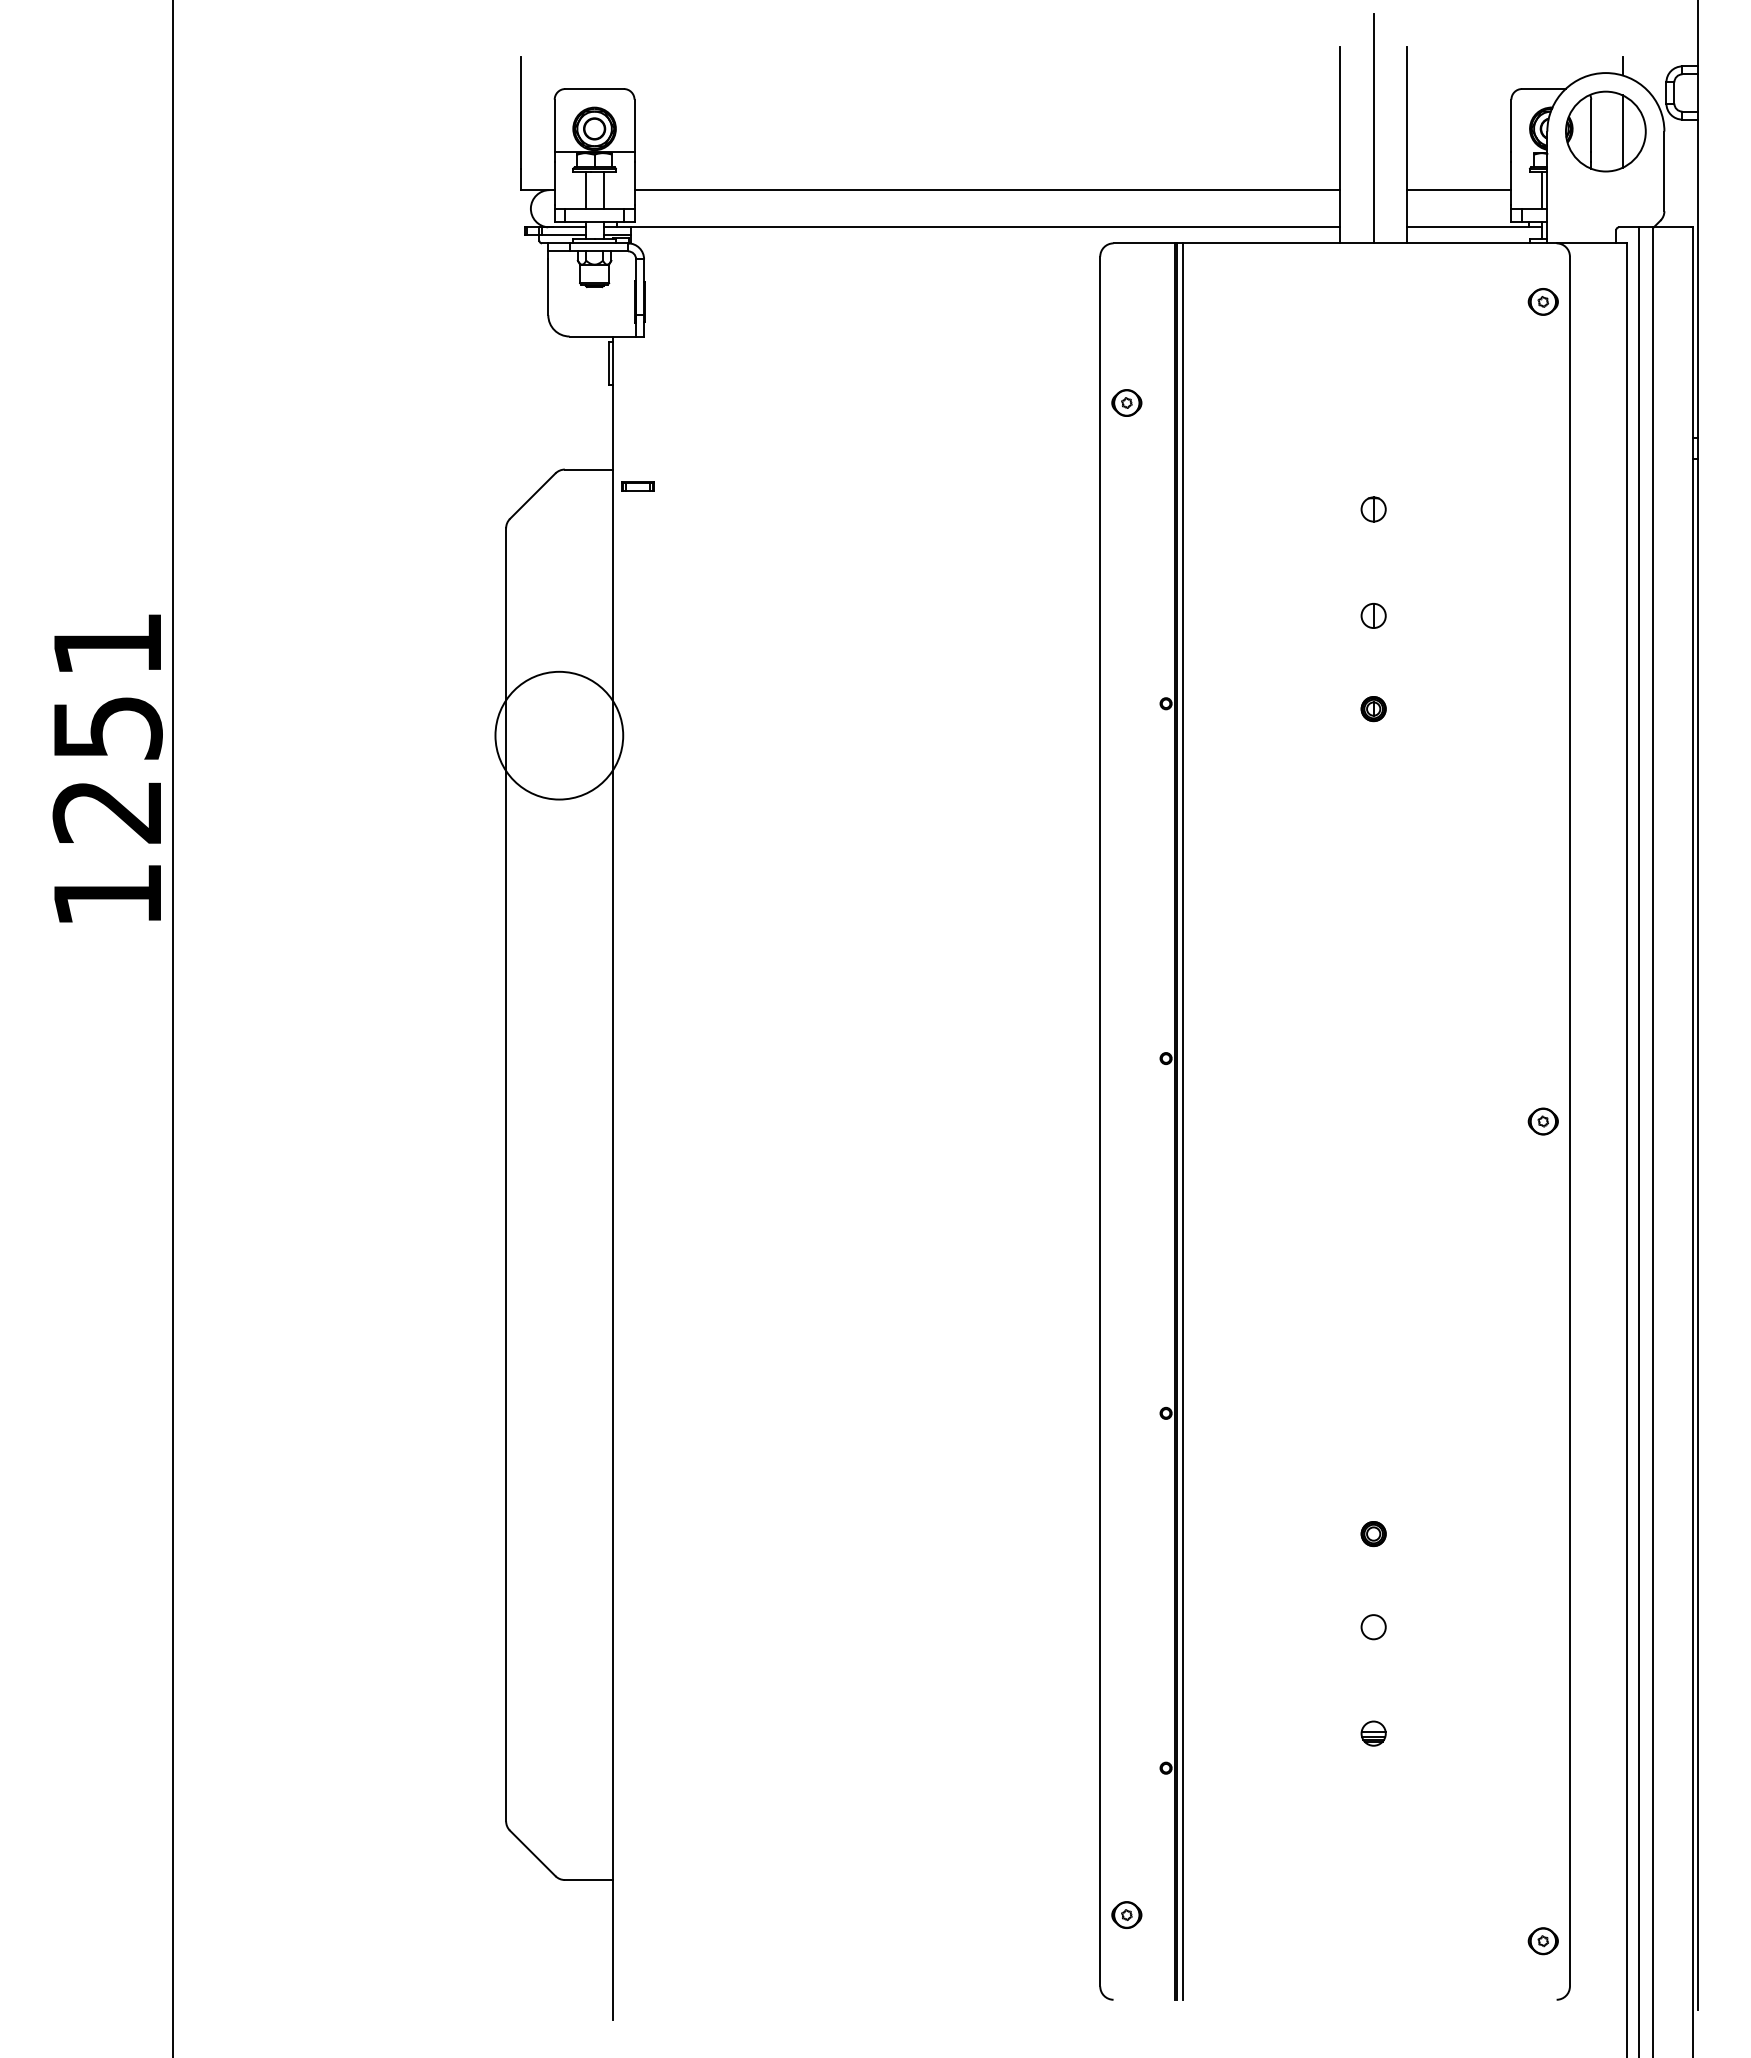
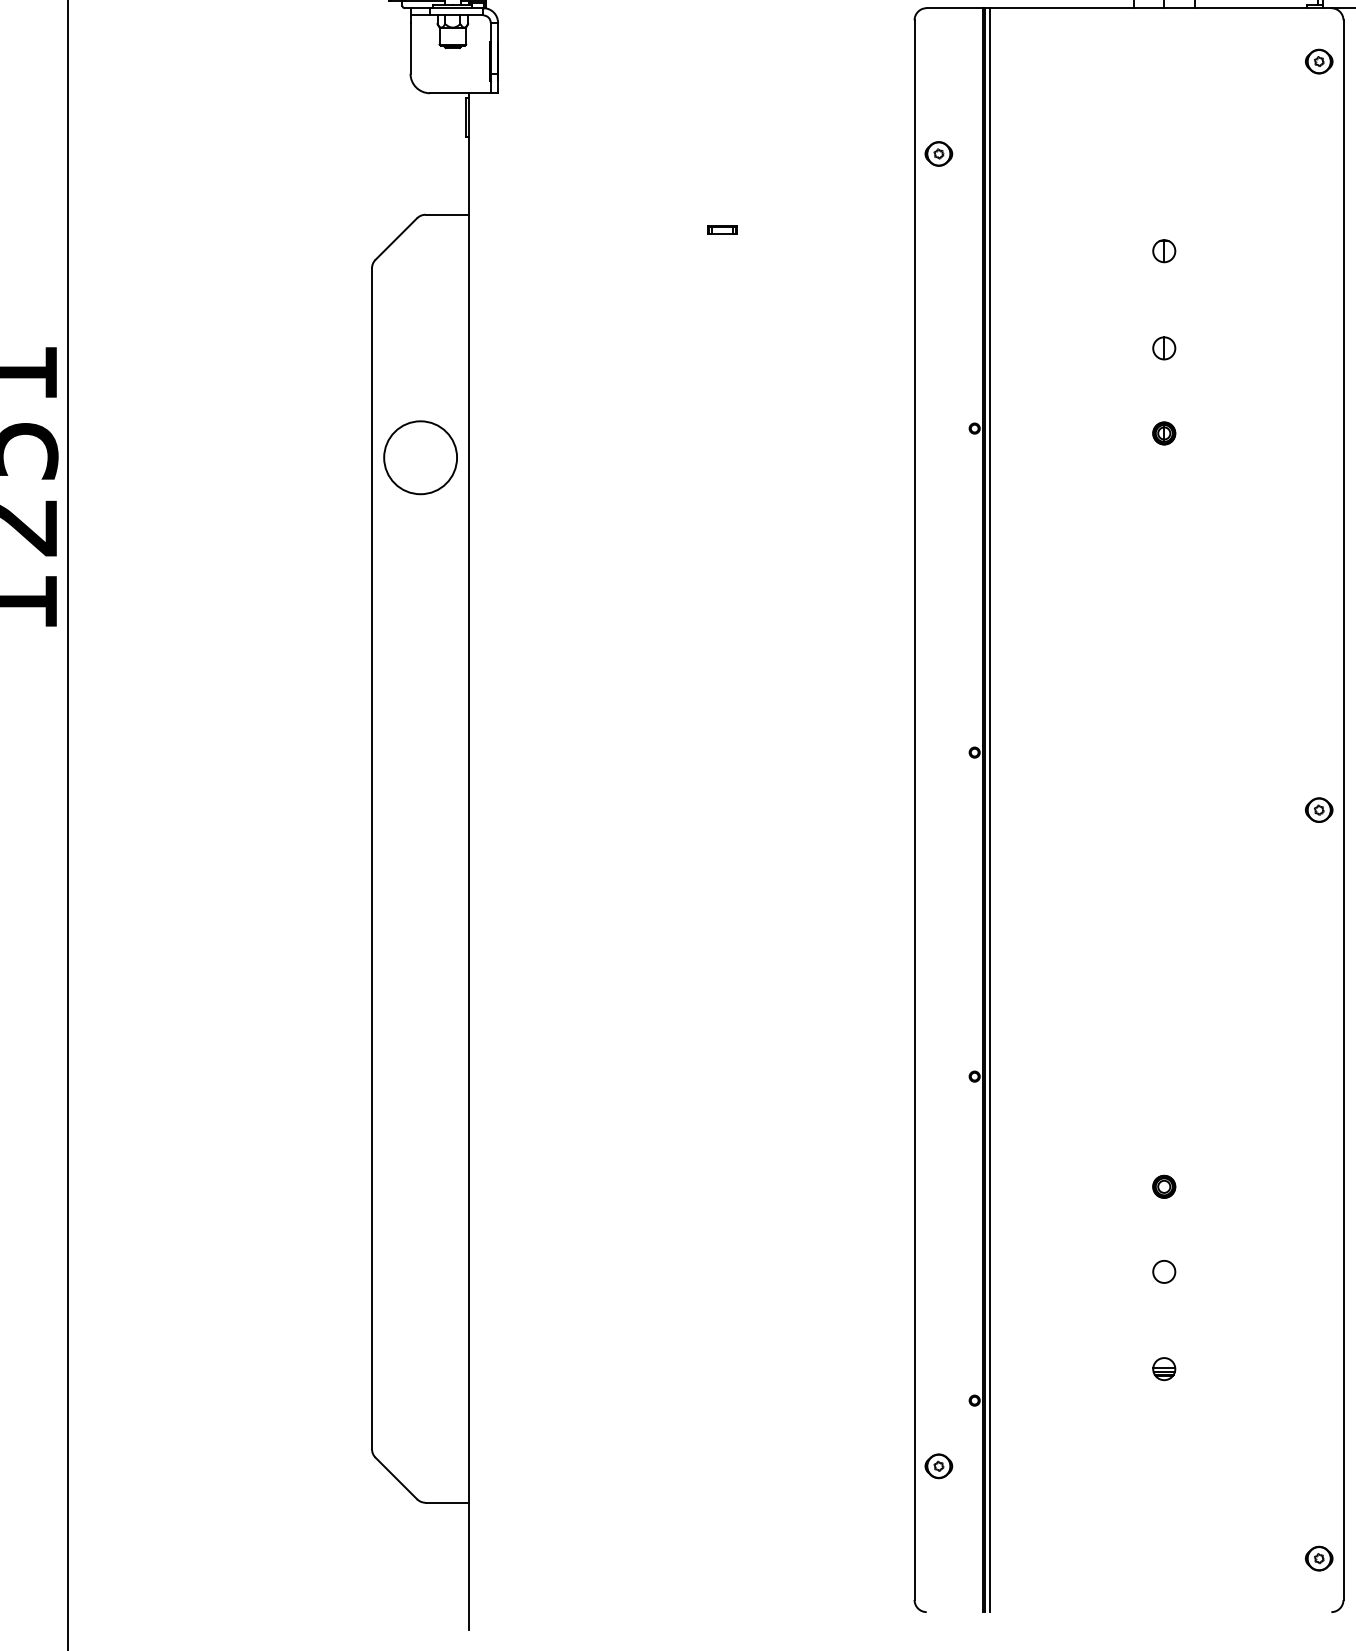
part: (637, 486) -> (722, 230), moved
circle: (559, 735) -> (420, 457), size x0.62
part: (1126, 1914) -> (938, 1465), moved

